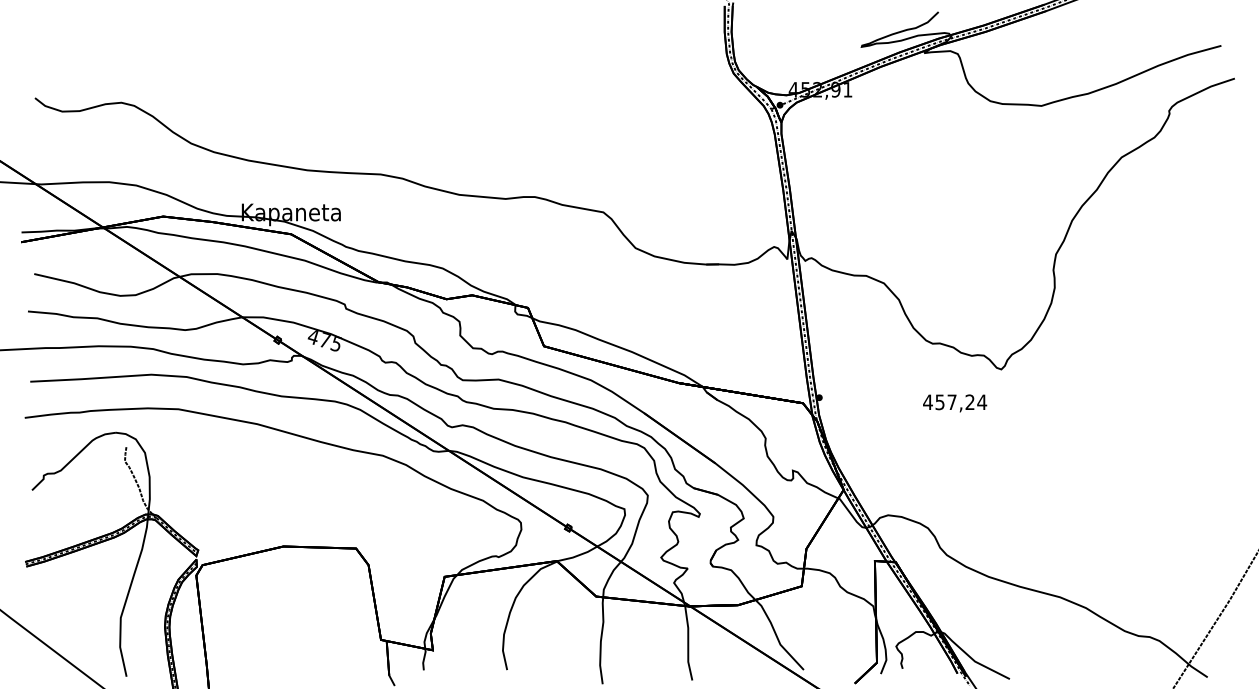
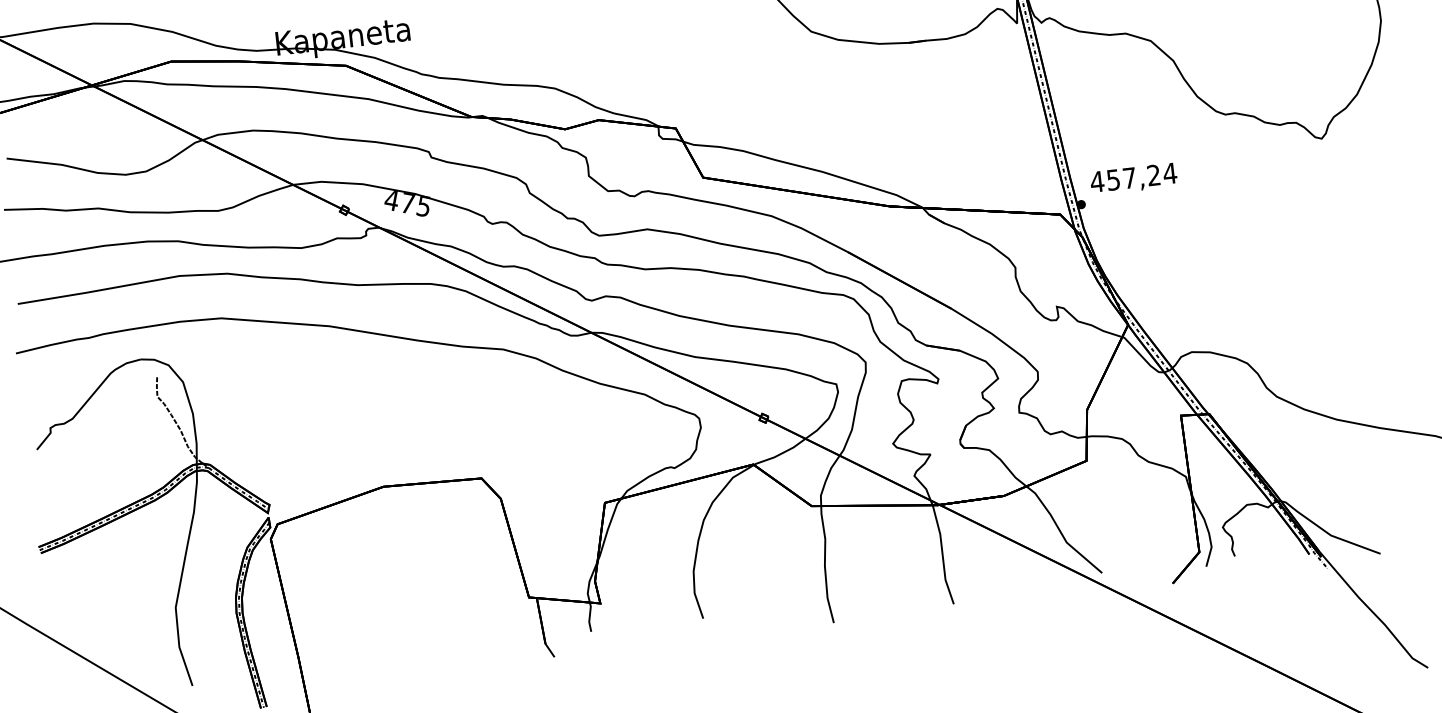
text: (955, 403) -> (1134, 179), moved

